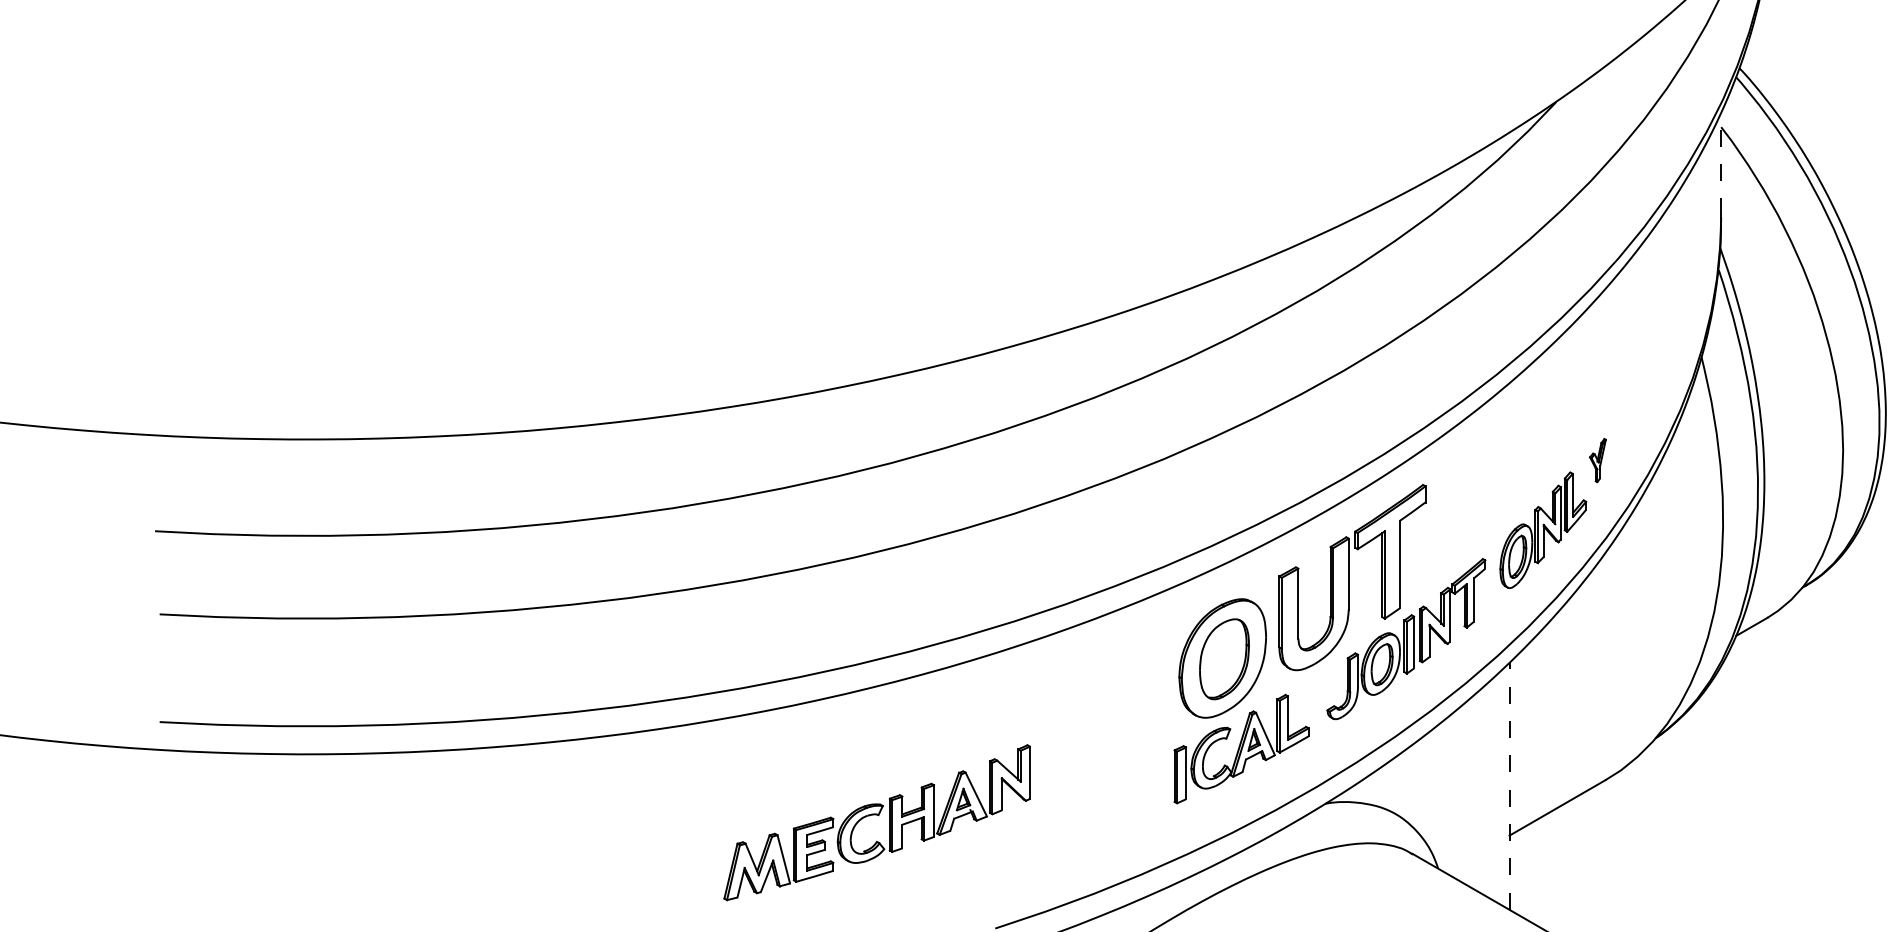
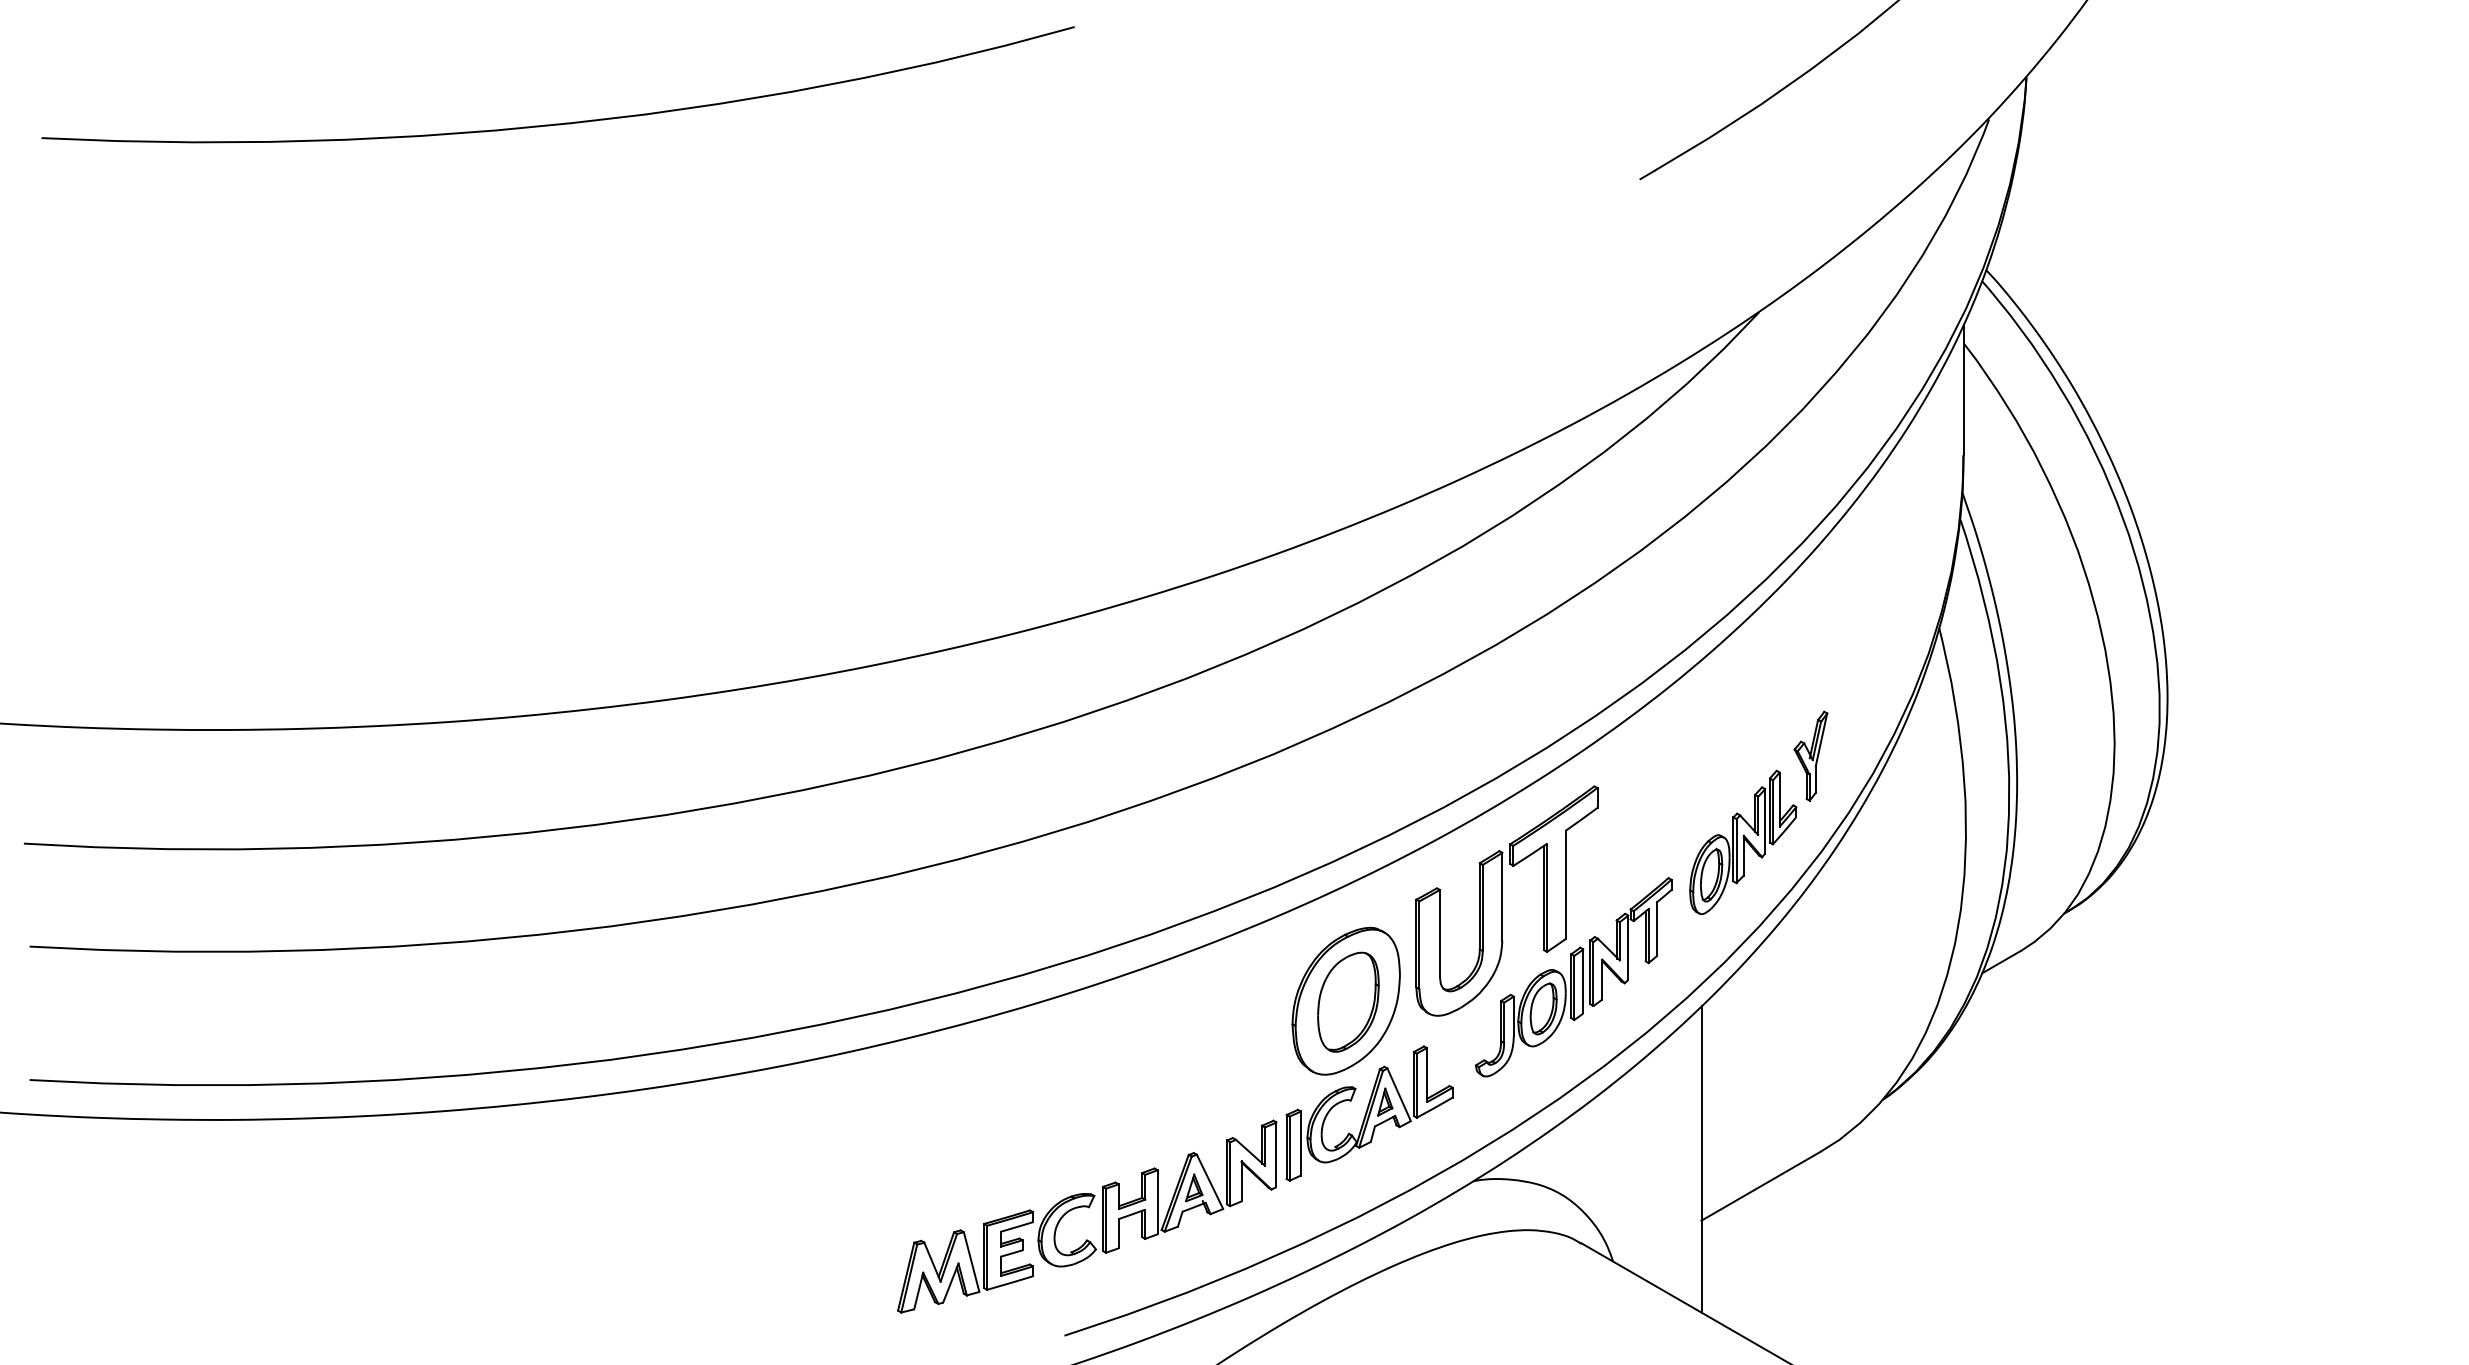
line: (1721, 163) -> (1963, 388), dashed -> solid
part: (1597, 460) -> (1810, 755), size x1.67
line: (1509, 785) -> (1701, 1158), dashed -> solid
part: (878, 816) -> (1088, 1208), moved

